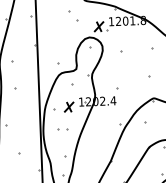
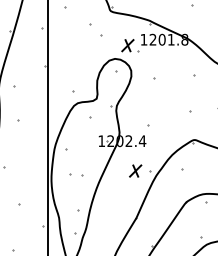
part: (69, 106) -> (135, 170), moved

